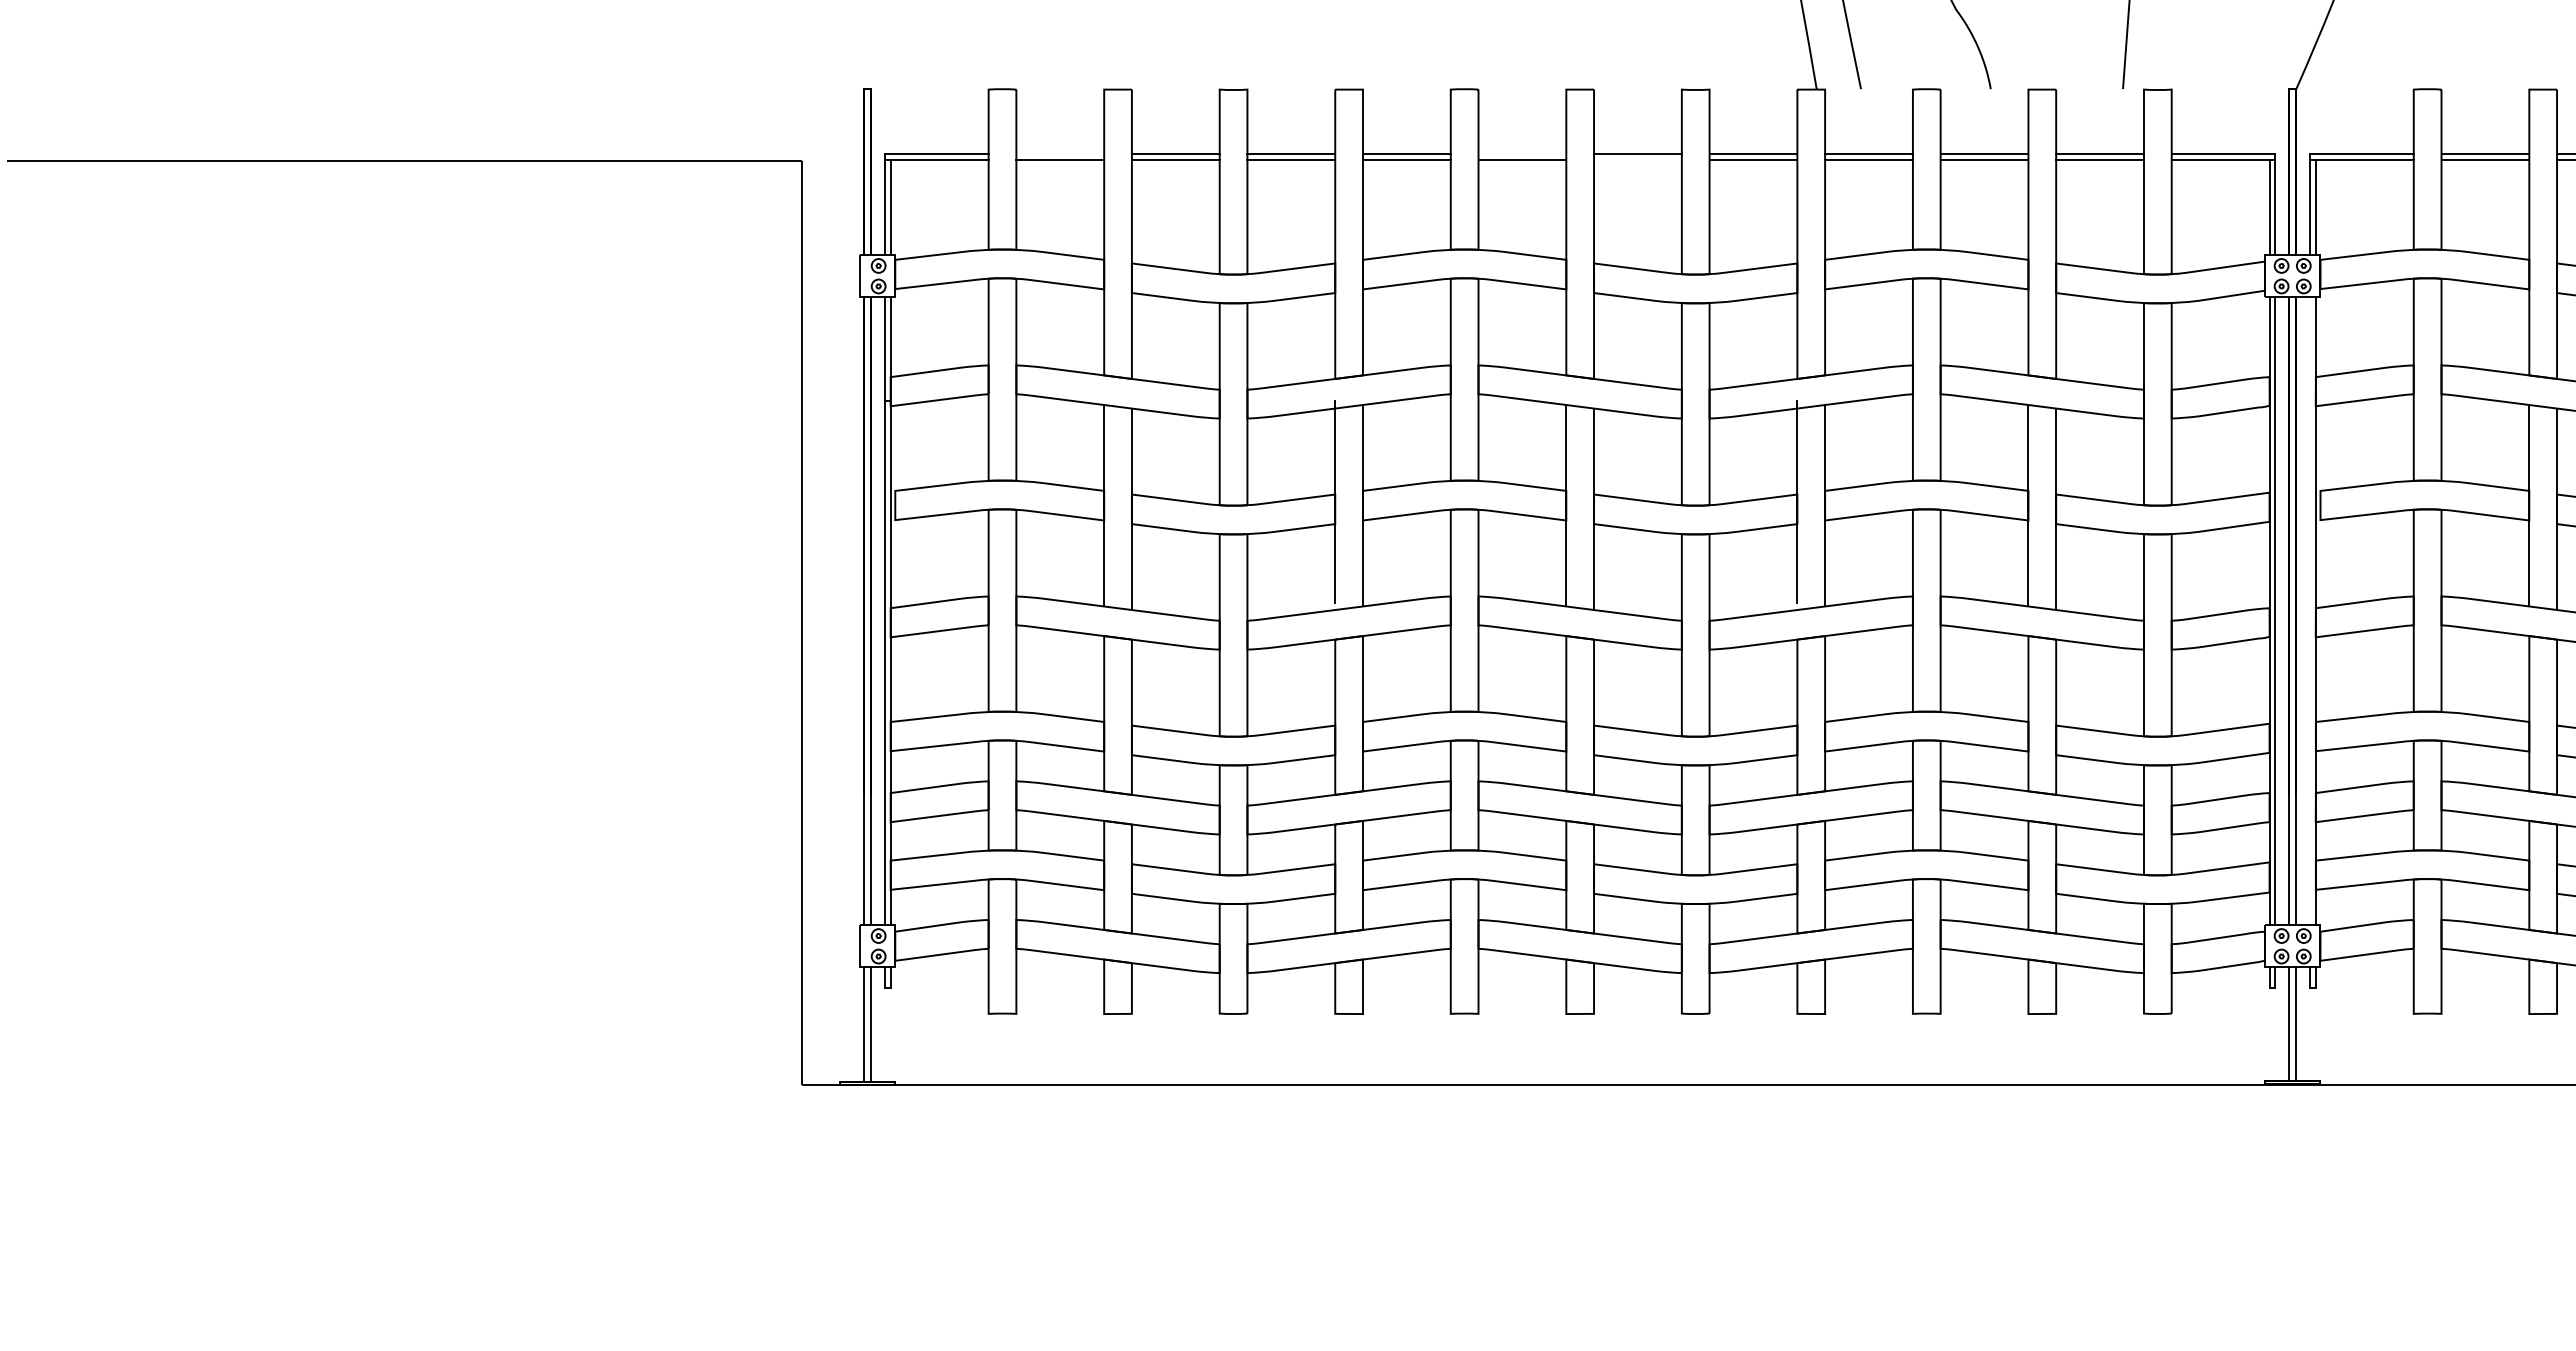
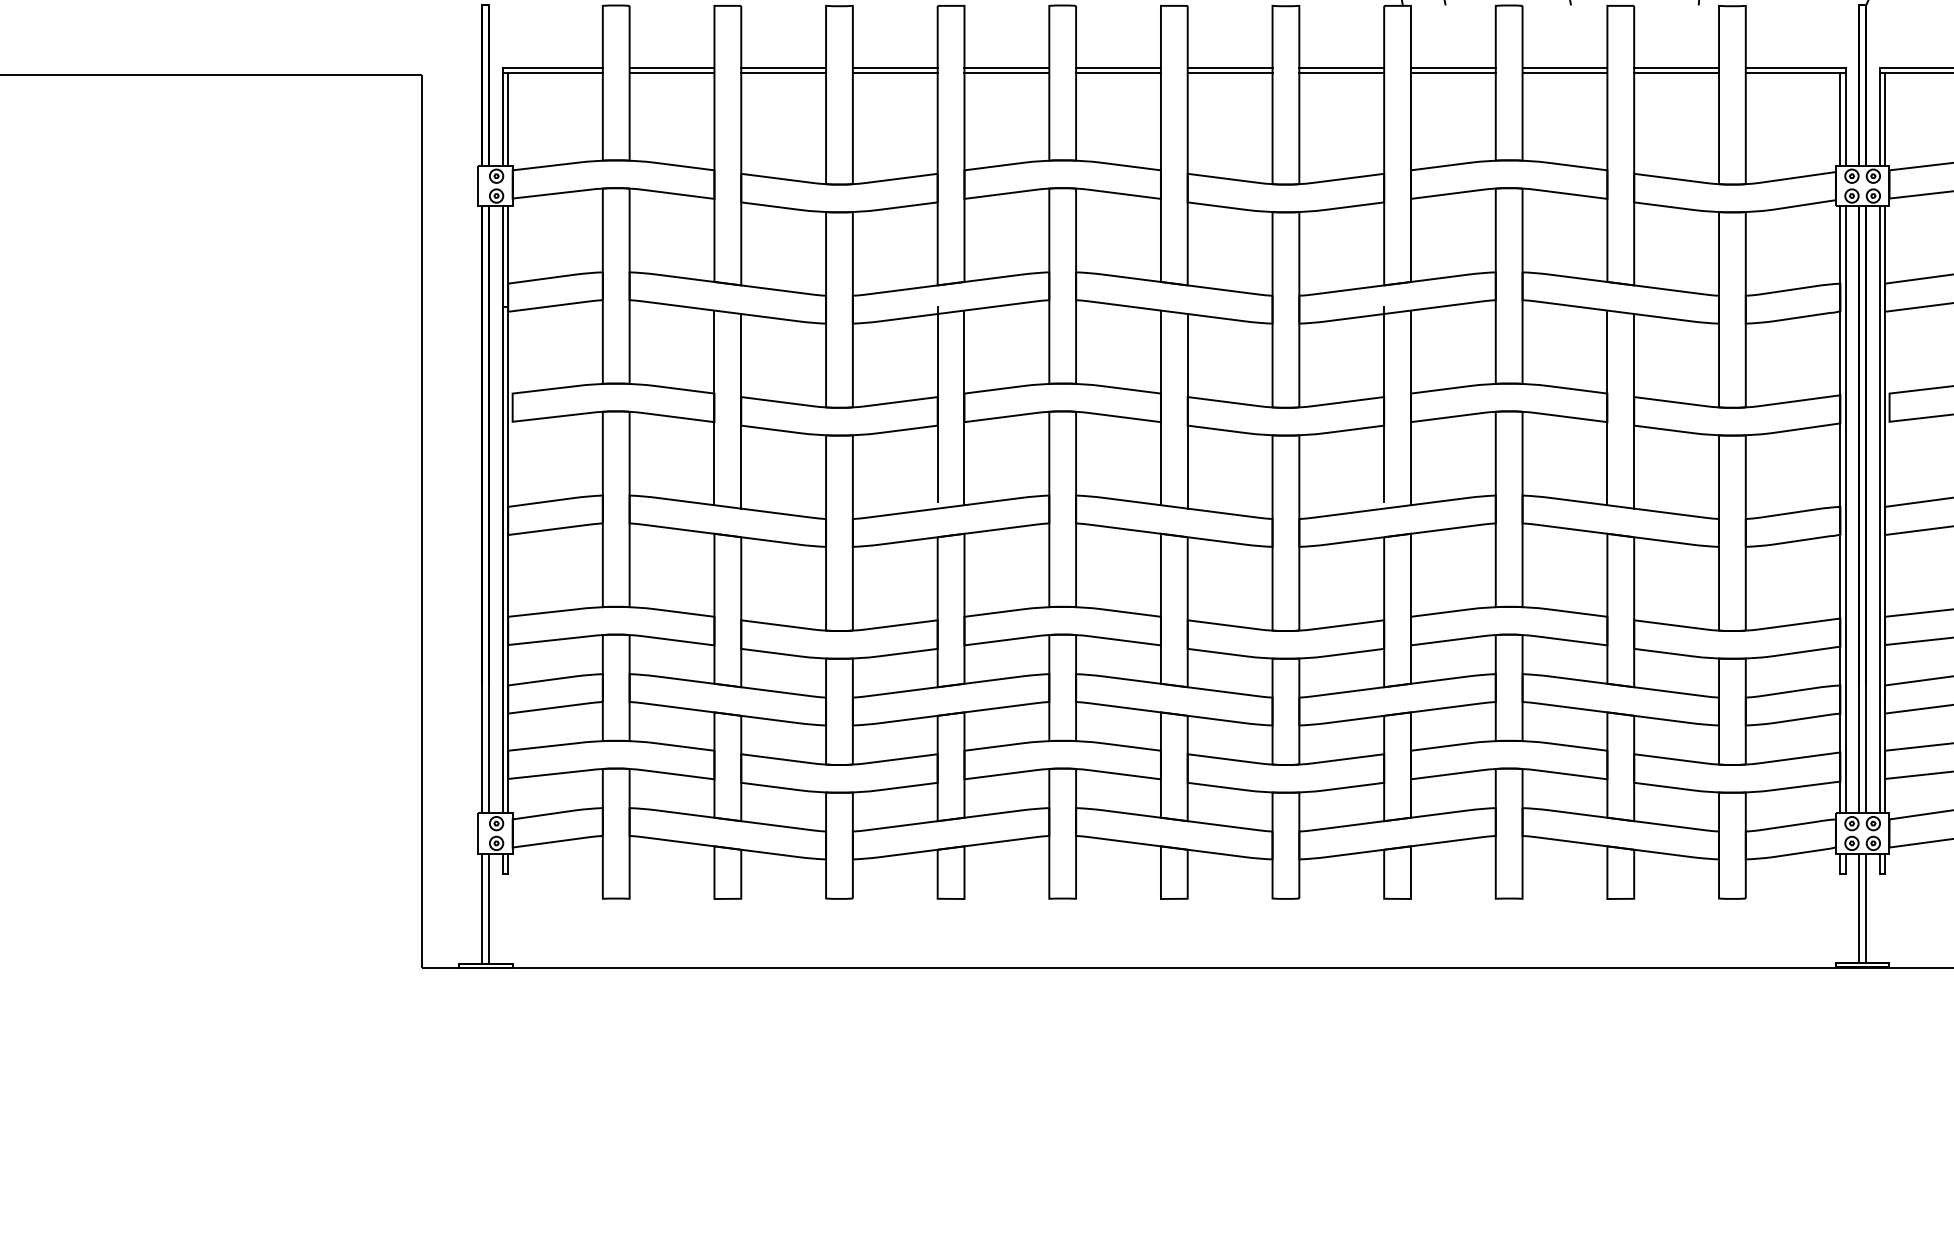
line: (1060, 154) -> (672, 68), added
line: (1522, 154) -> (1118, 68), added
line: (1637, 159) -> (1229, 73), added
line: (2310, 611) -> (1879, 510), added

